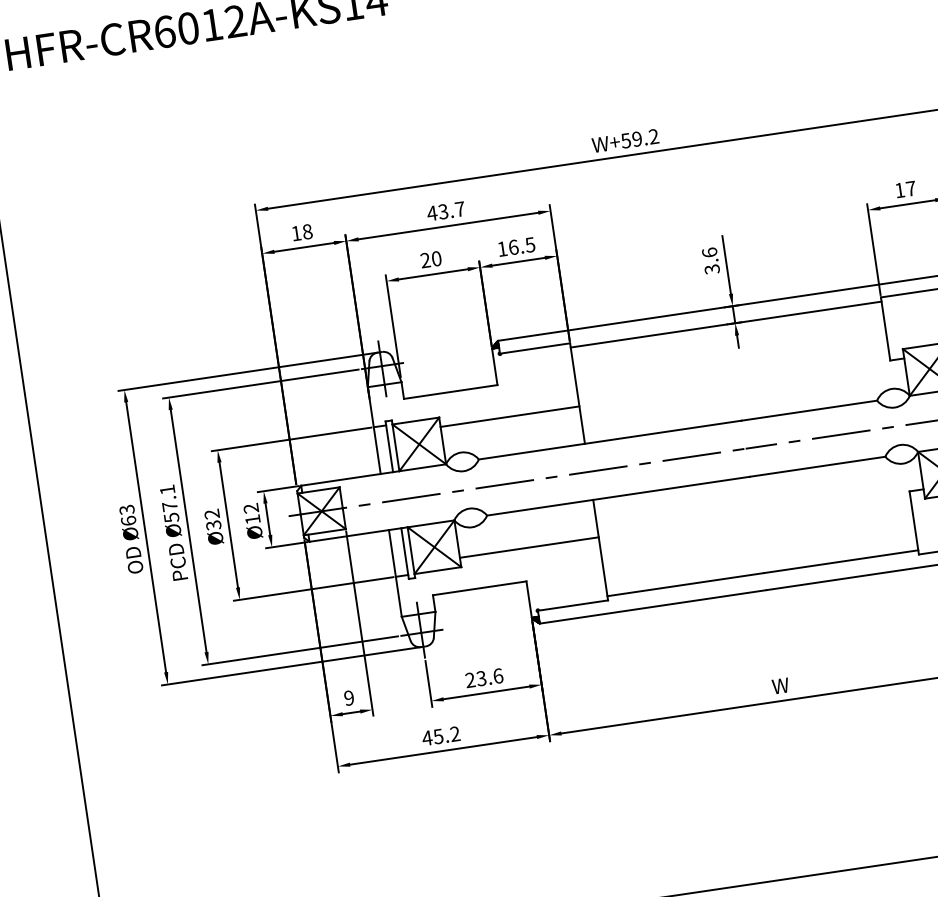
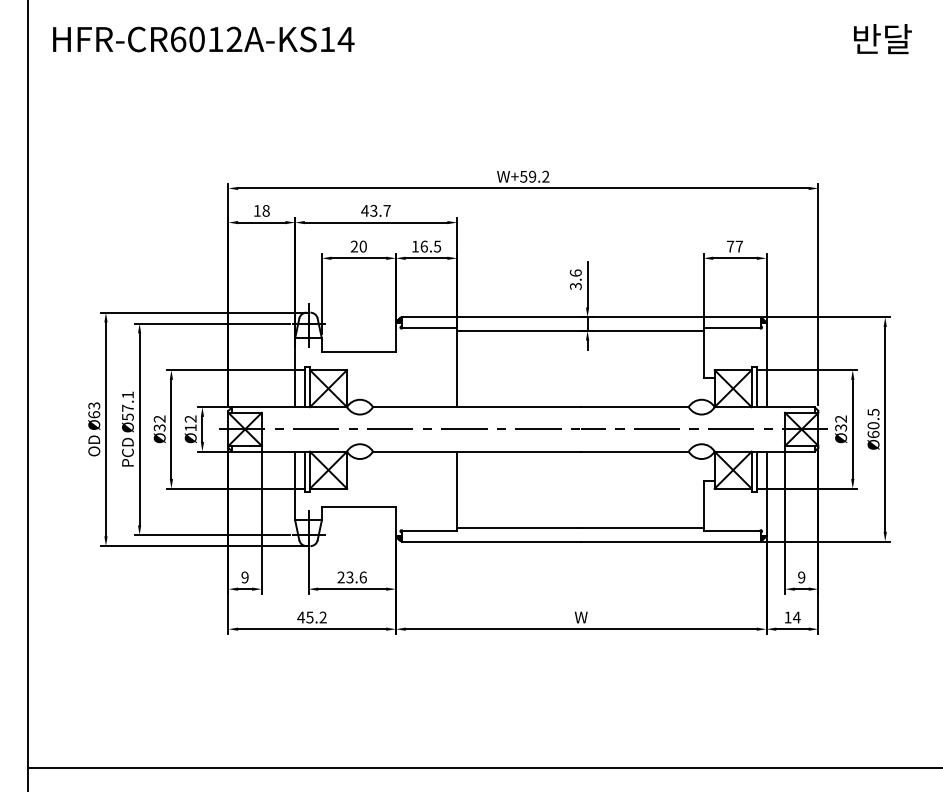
text: (899, 190) -> (730, 246), 17 -> 77
line: (510, 416) -> (402, 377), removed
line: (529, 547) -> (402, 481), removed

